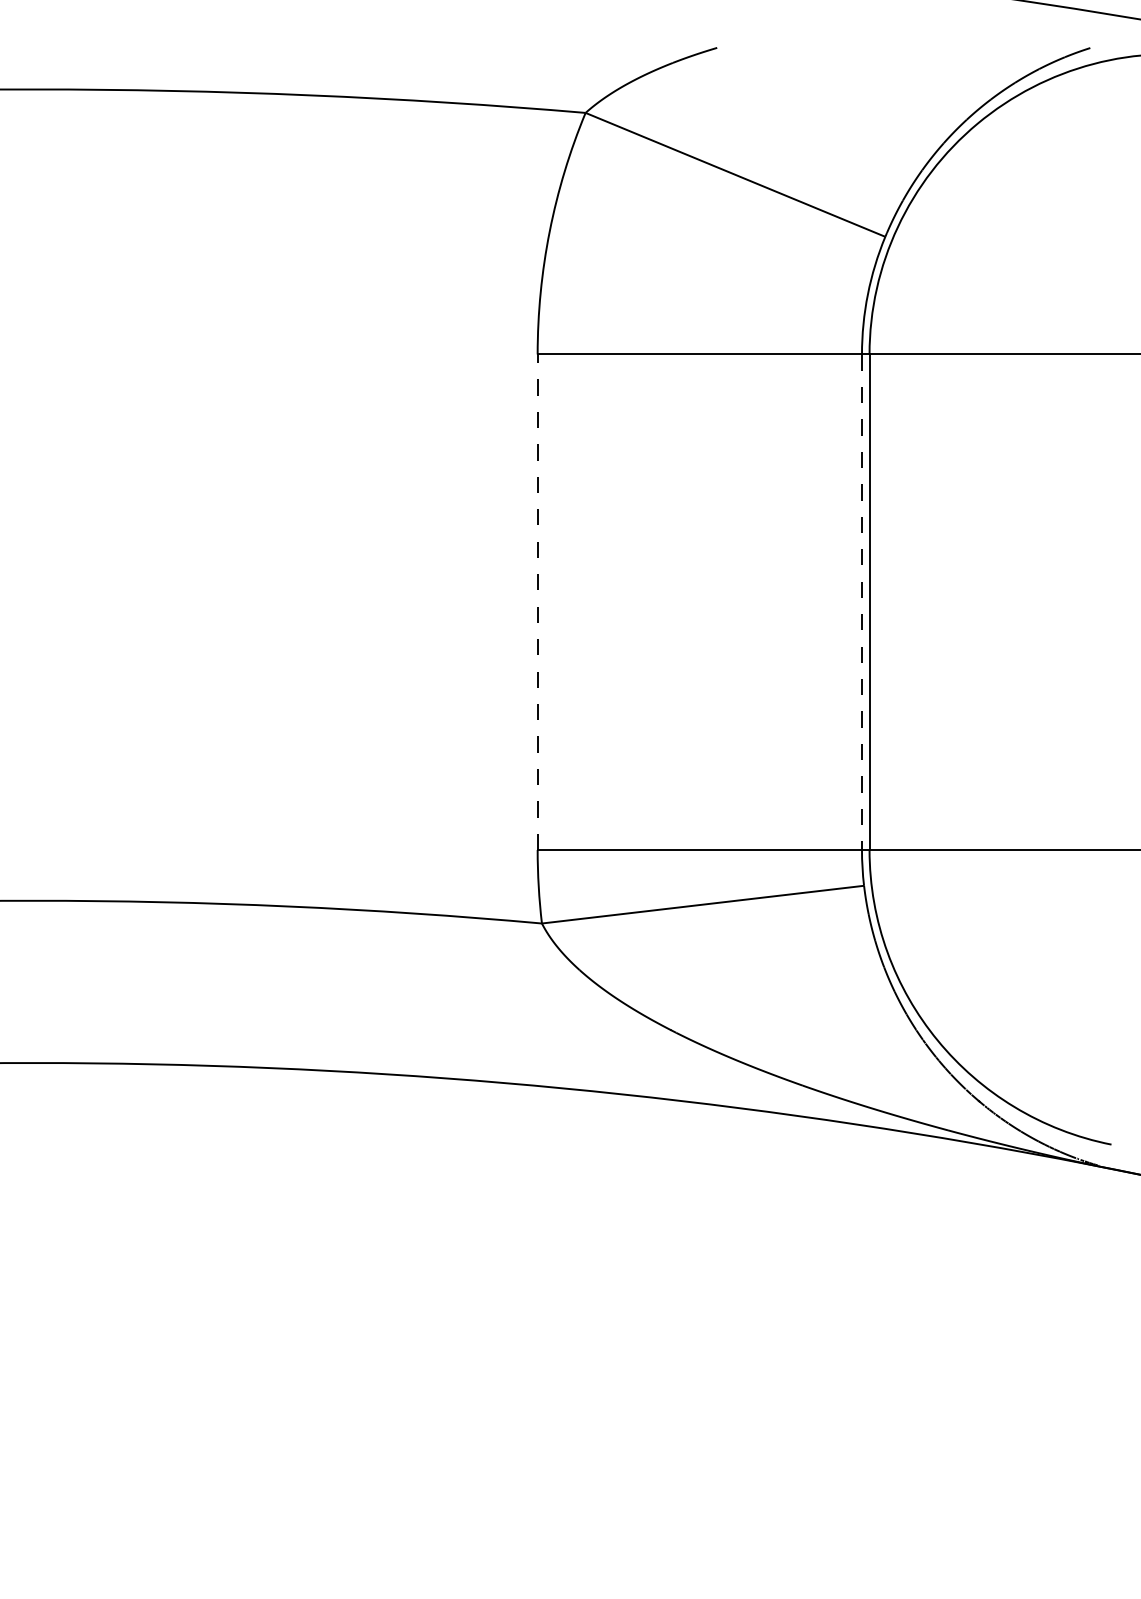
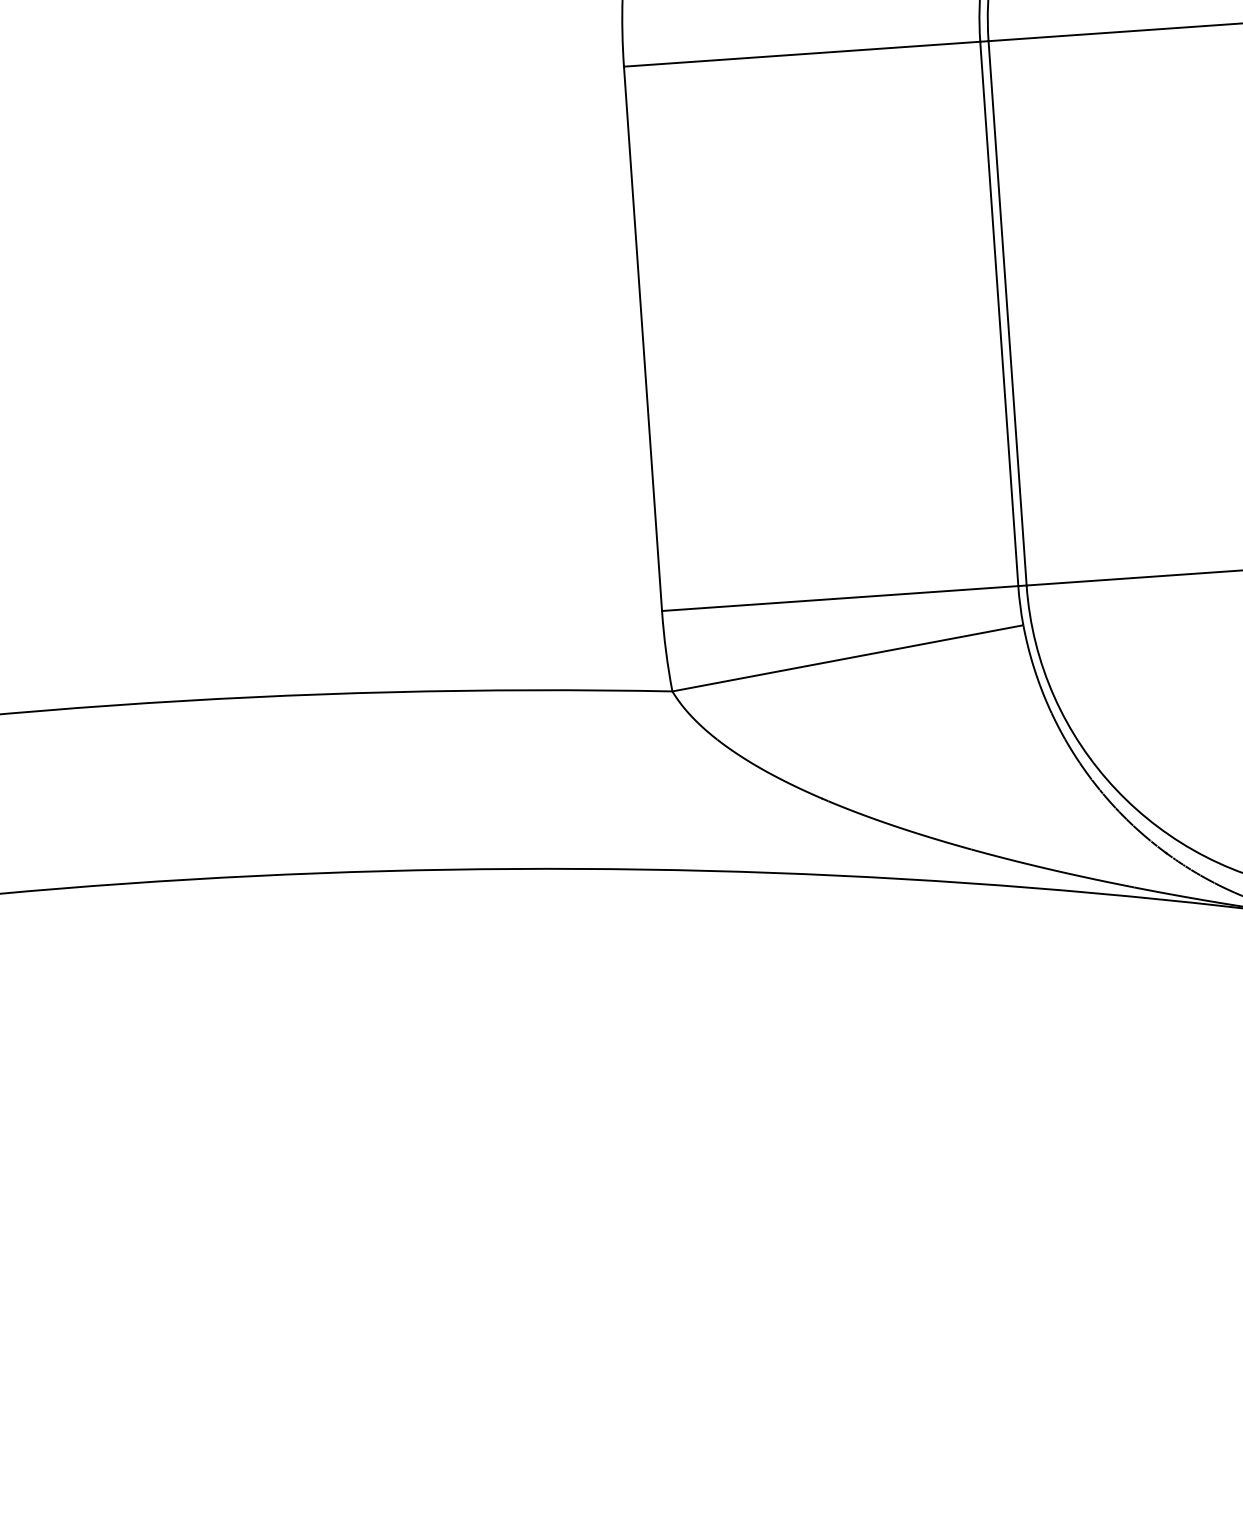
line: (537, 602) -> (642, 339), dashed -> solid
line: (861, 602) -> (998, 314), dashed -> solid

